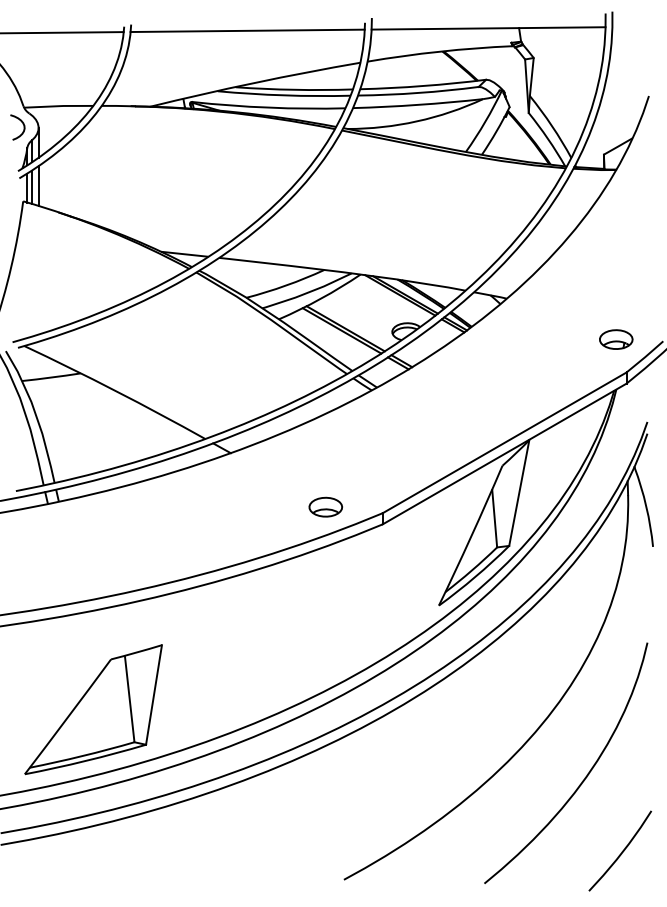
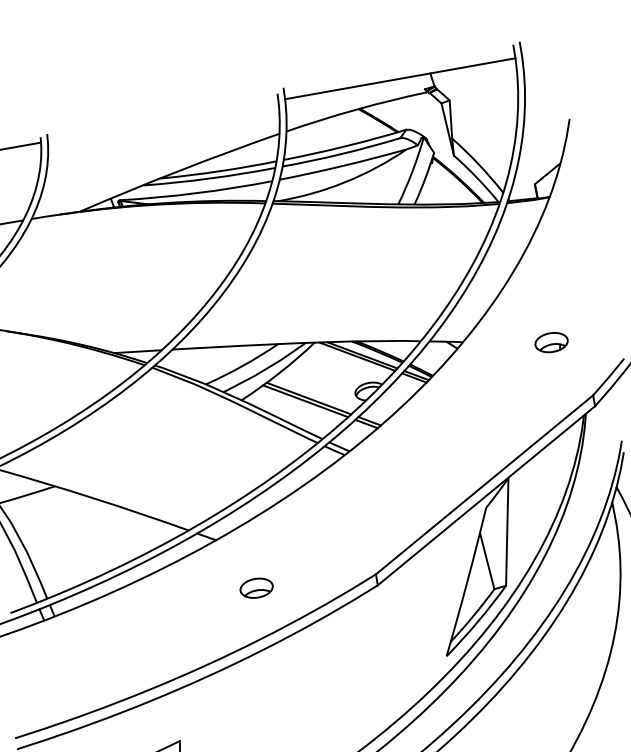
line: (247, 30) -> (162, 120), removed
part: (616, 339) -> (551, 342), moved
part: (325, 506) -> (256, 587), moved

